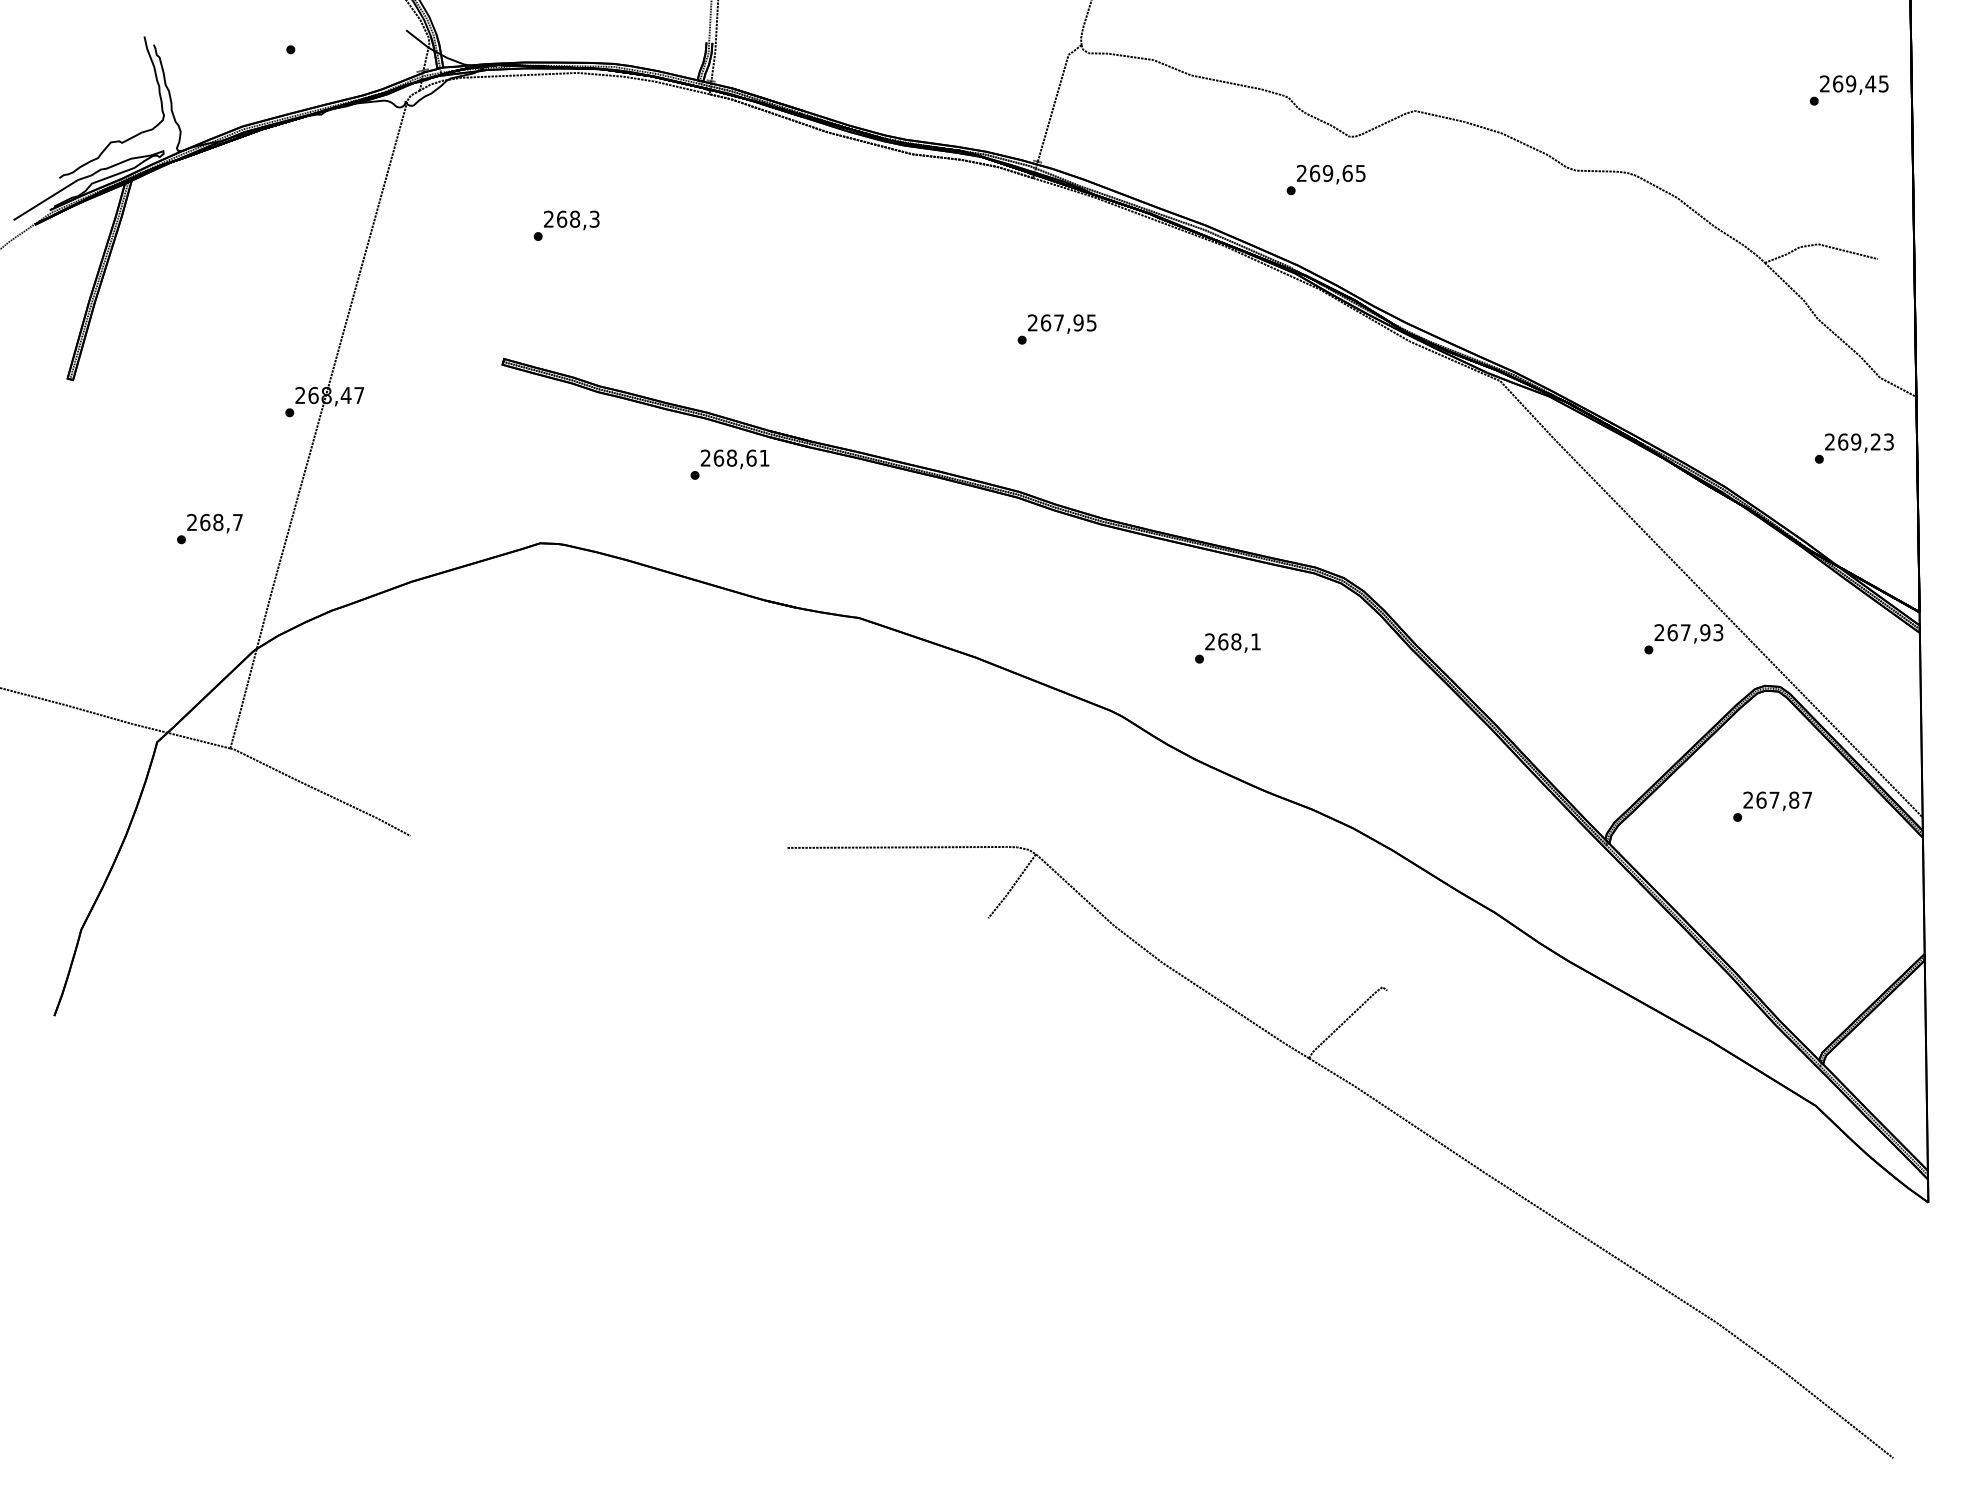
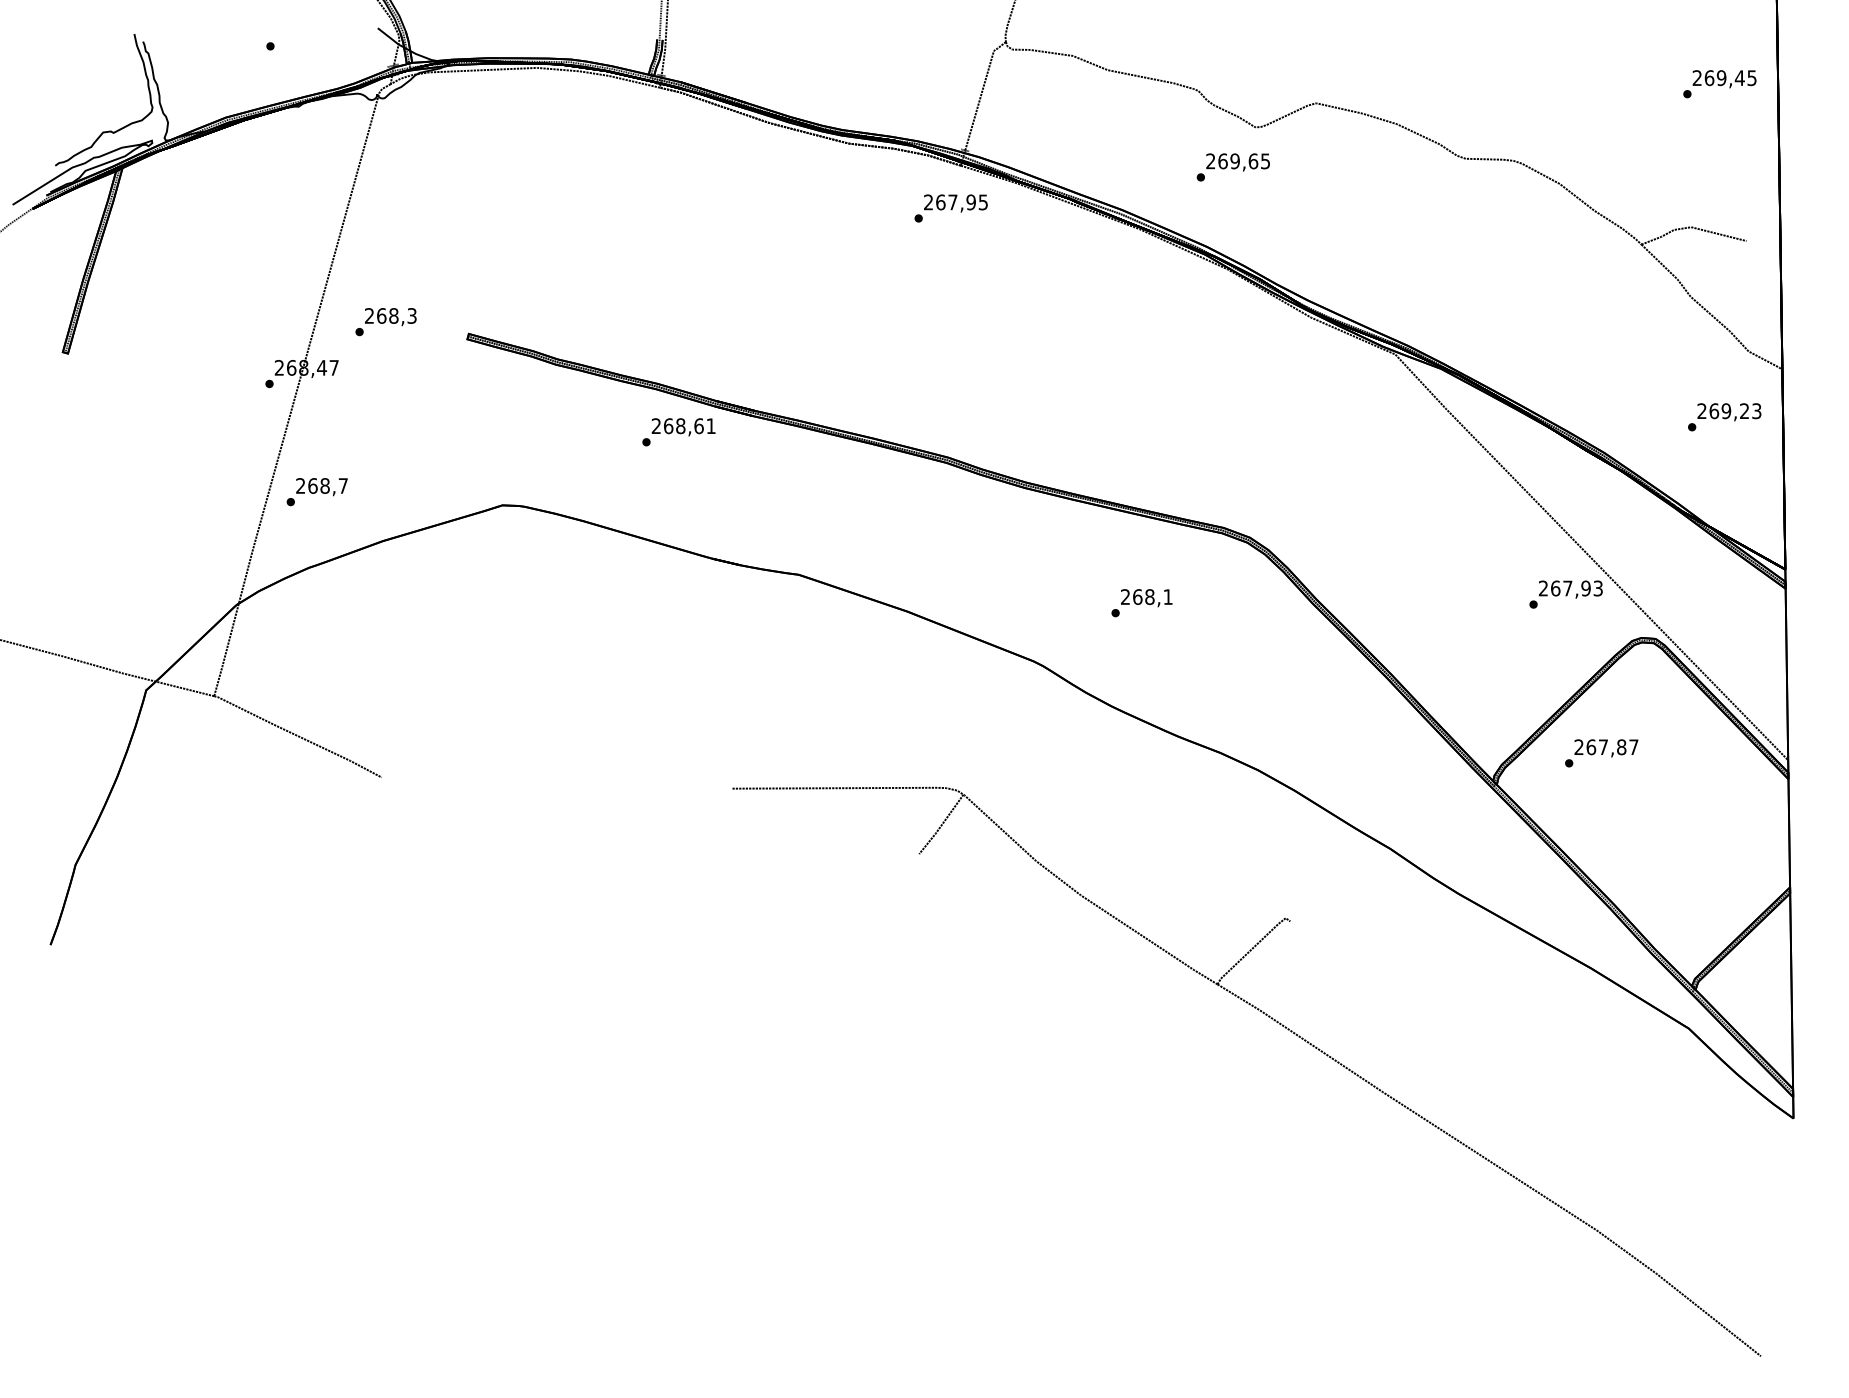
text: (566, 226) -> (385, 322), moved
text: (1056, 329) -> (950, 208), moved
text: (209, 529) -> (316, 492), moved
text: (1772, 806) -> (1601, 753), moved

